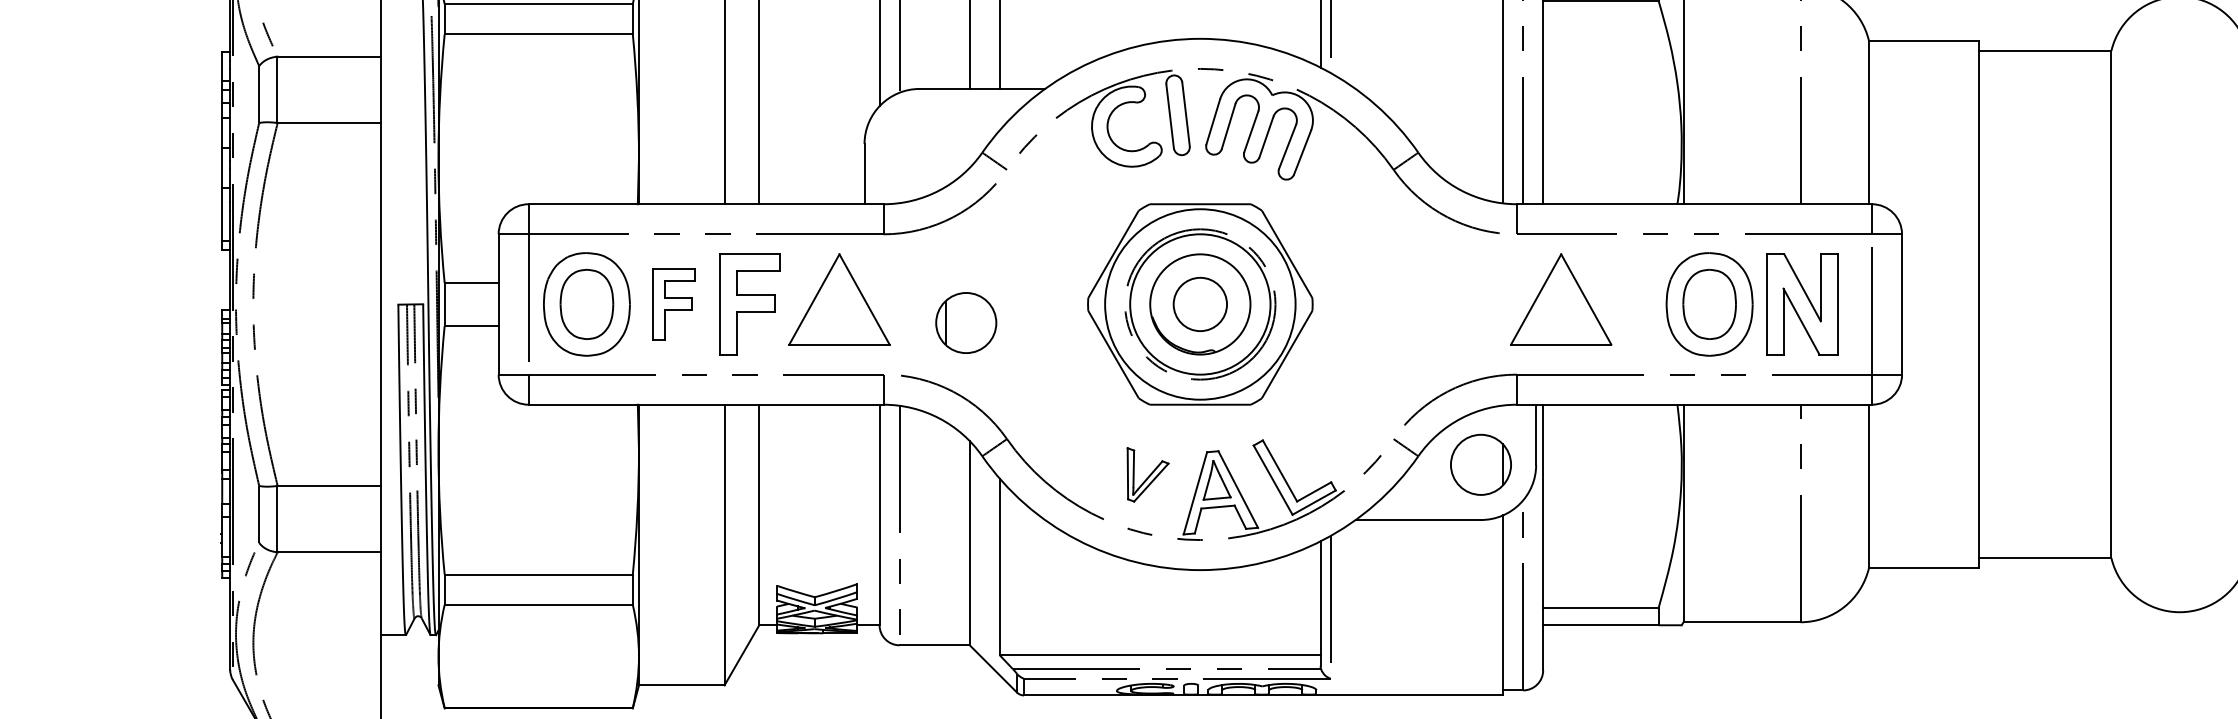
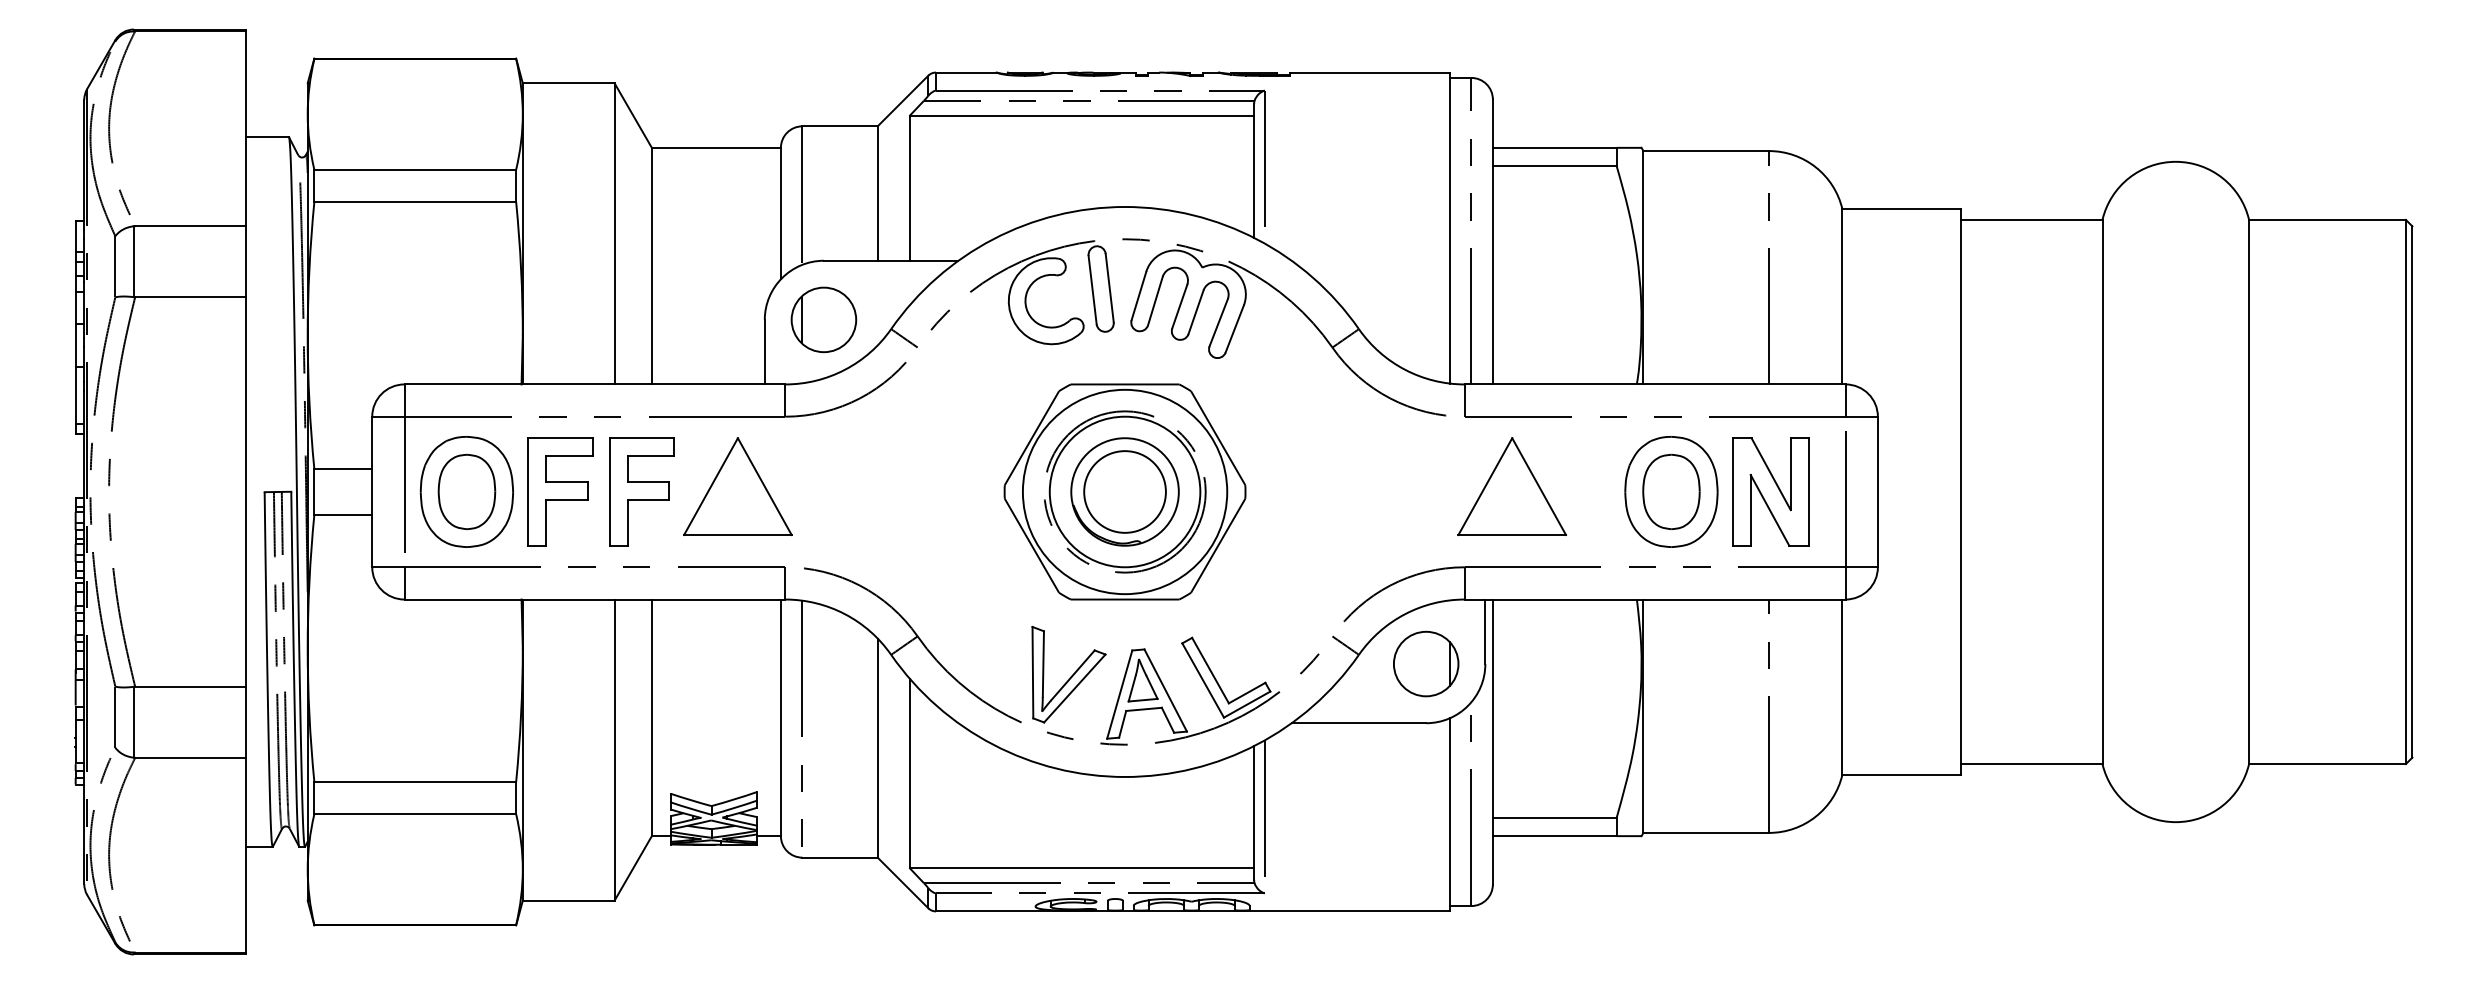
part: (674, 304) -> (560, 491), size x1.43
circle: (1199, 304) -> (1124, 491), size x1.43
part: (965, 322) -> (823, 319), moved
part: (1147, 474) -> (1068, 674), size x1.67

